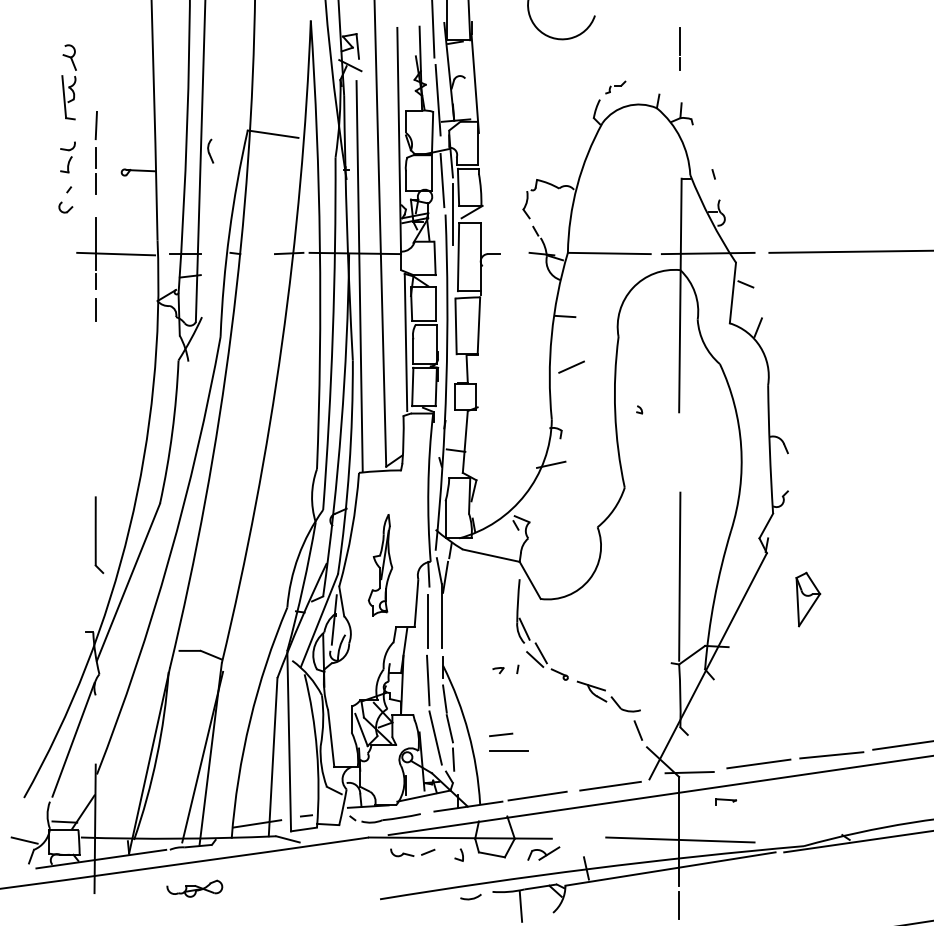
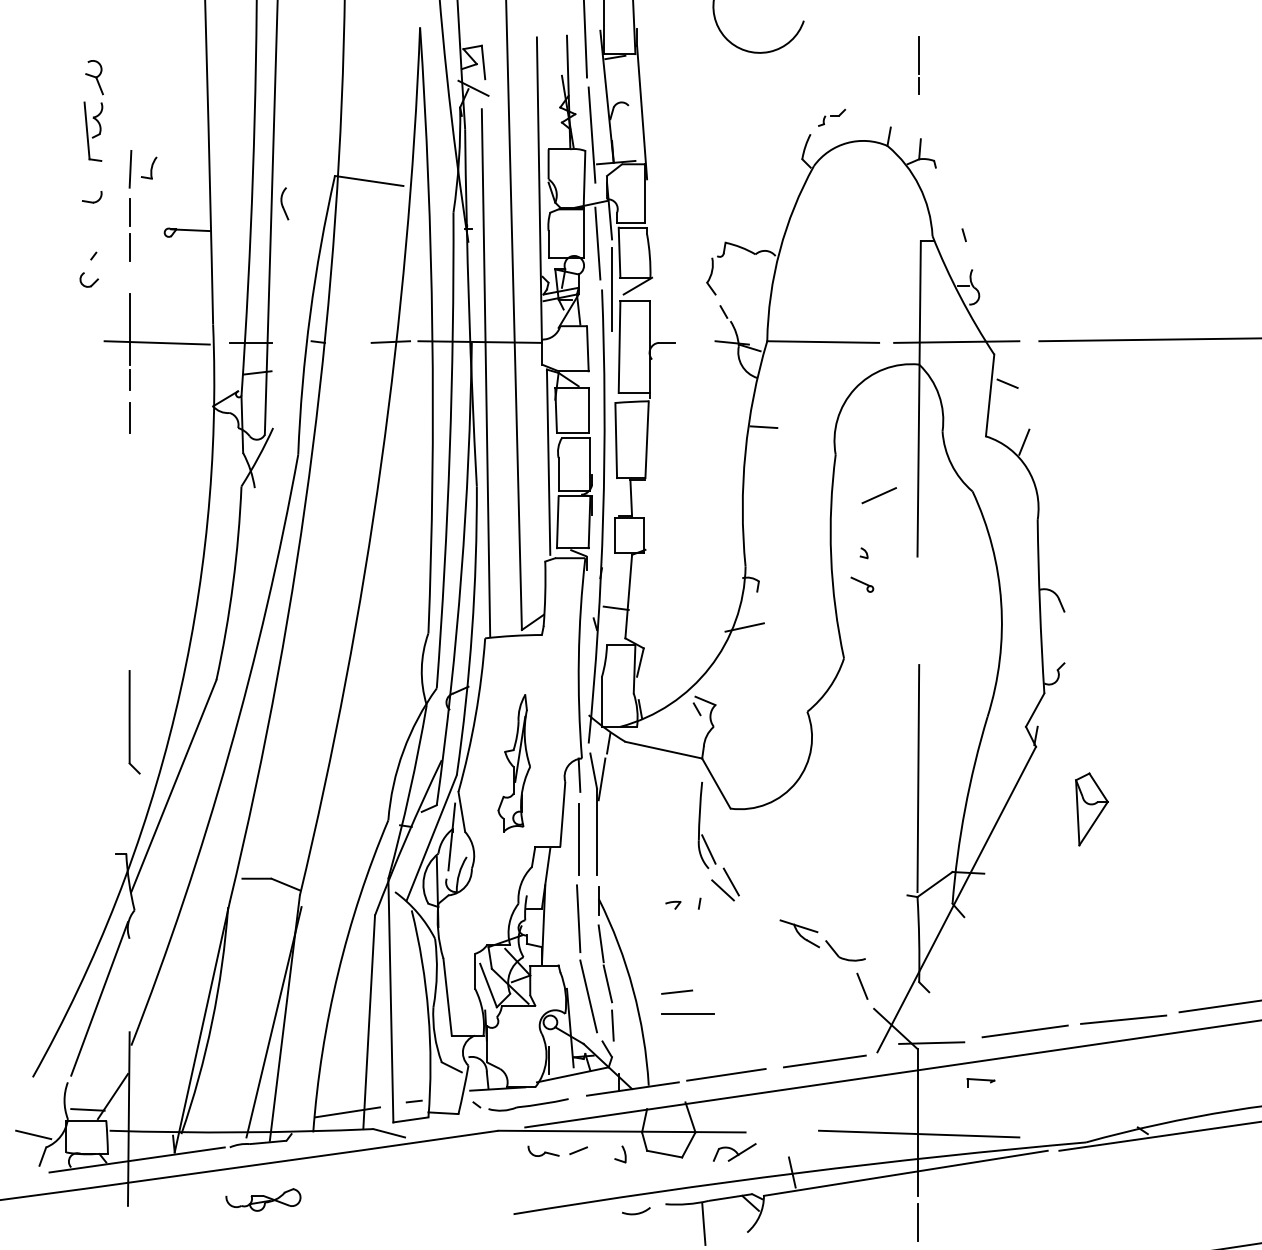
part: (66, 164) -> (149, 167), moved
line: (571, 367) -> (878, 495), moved
part: (559, 674) -> (862, 584), moved

